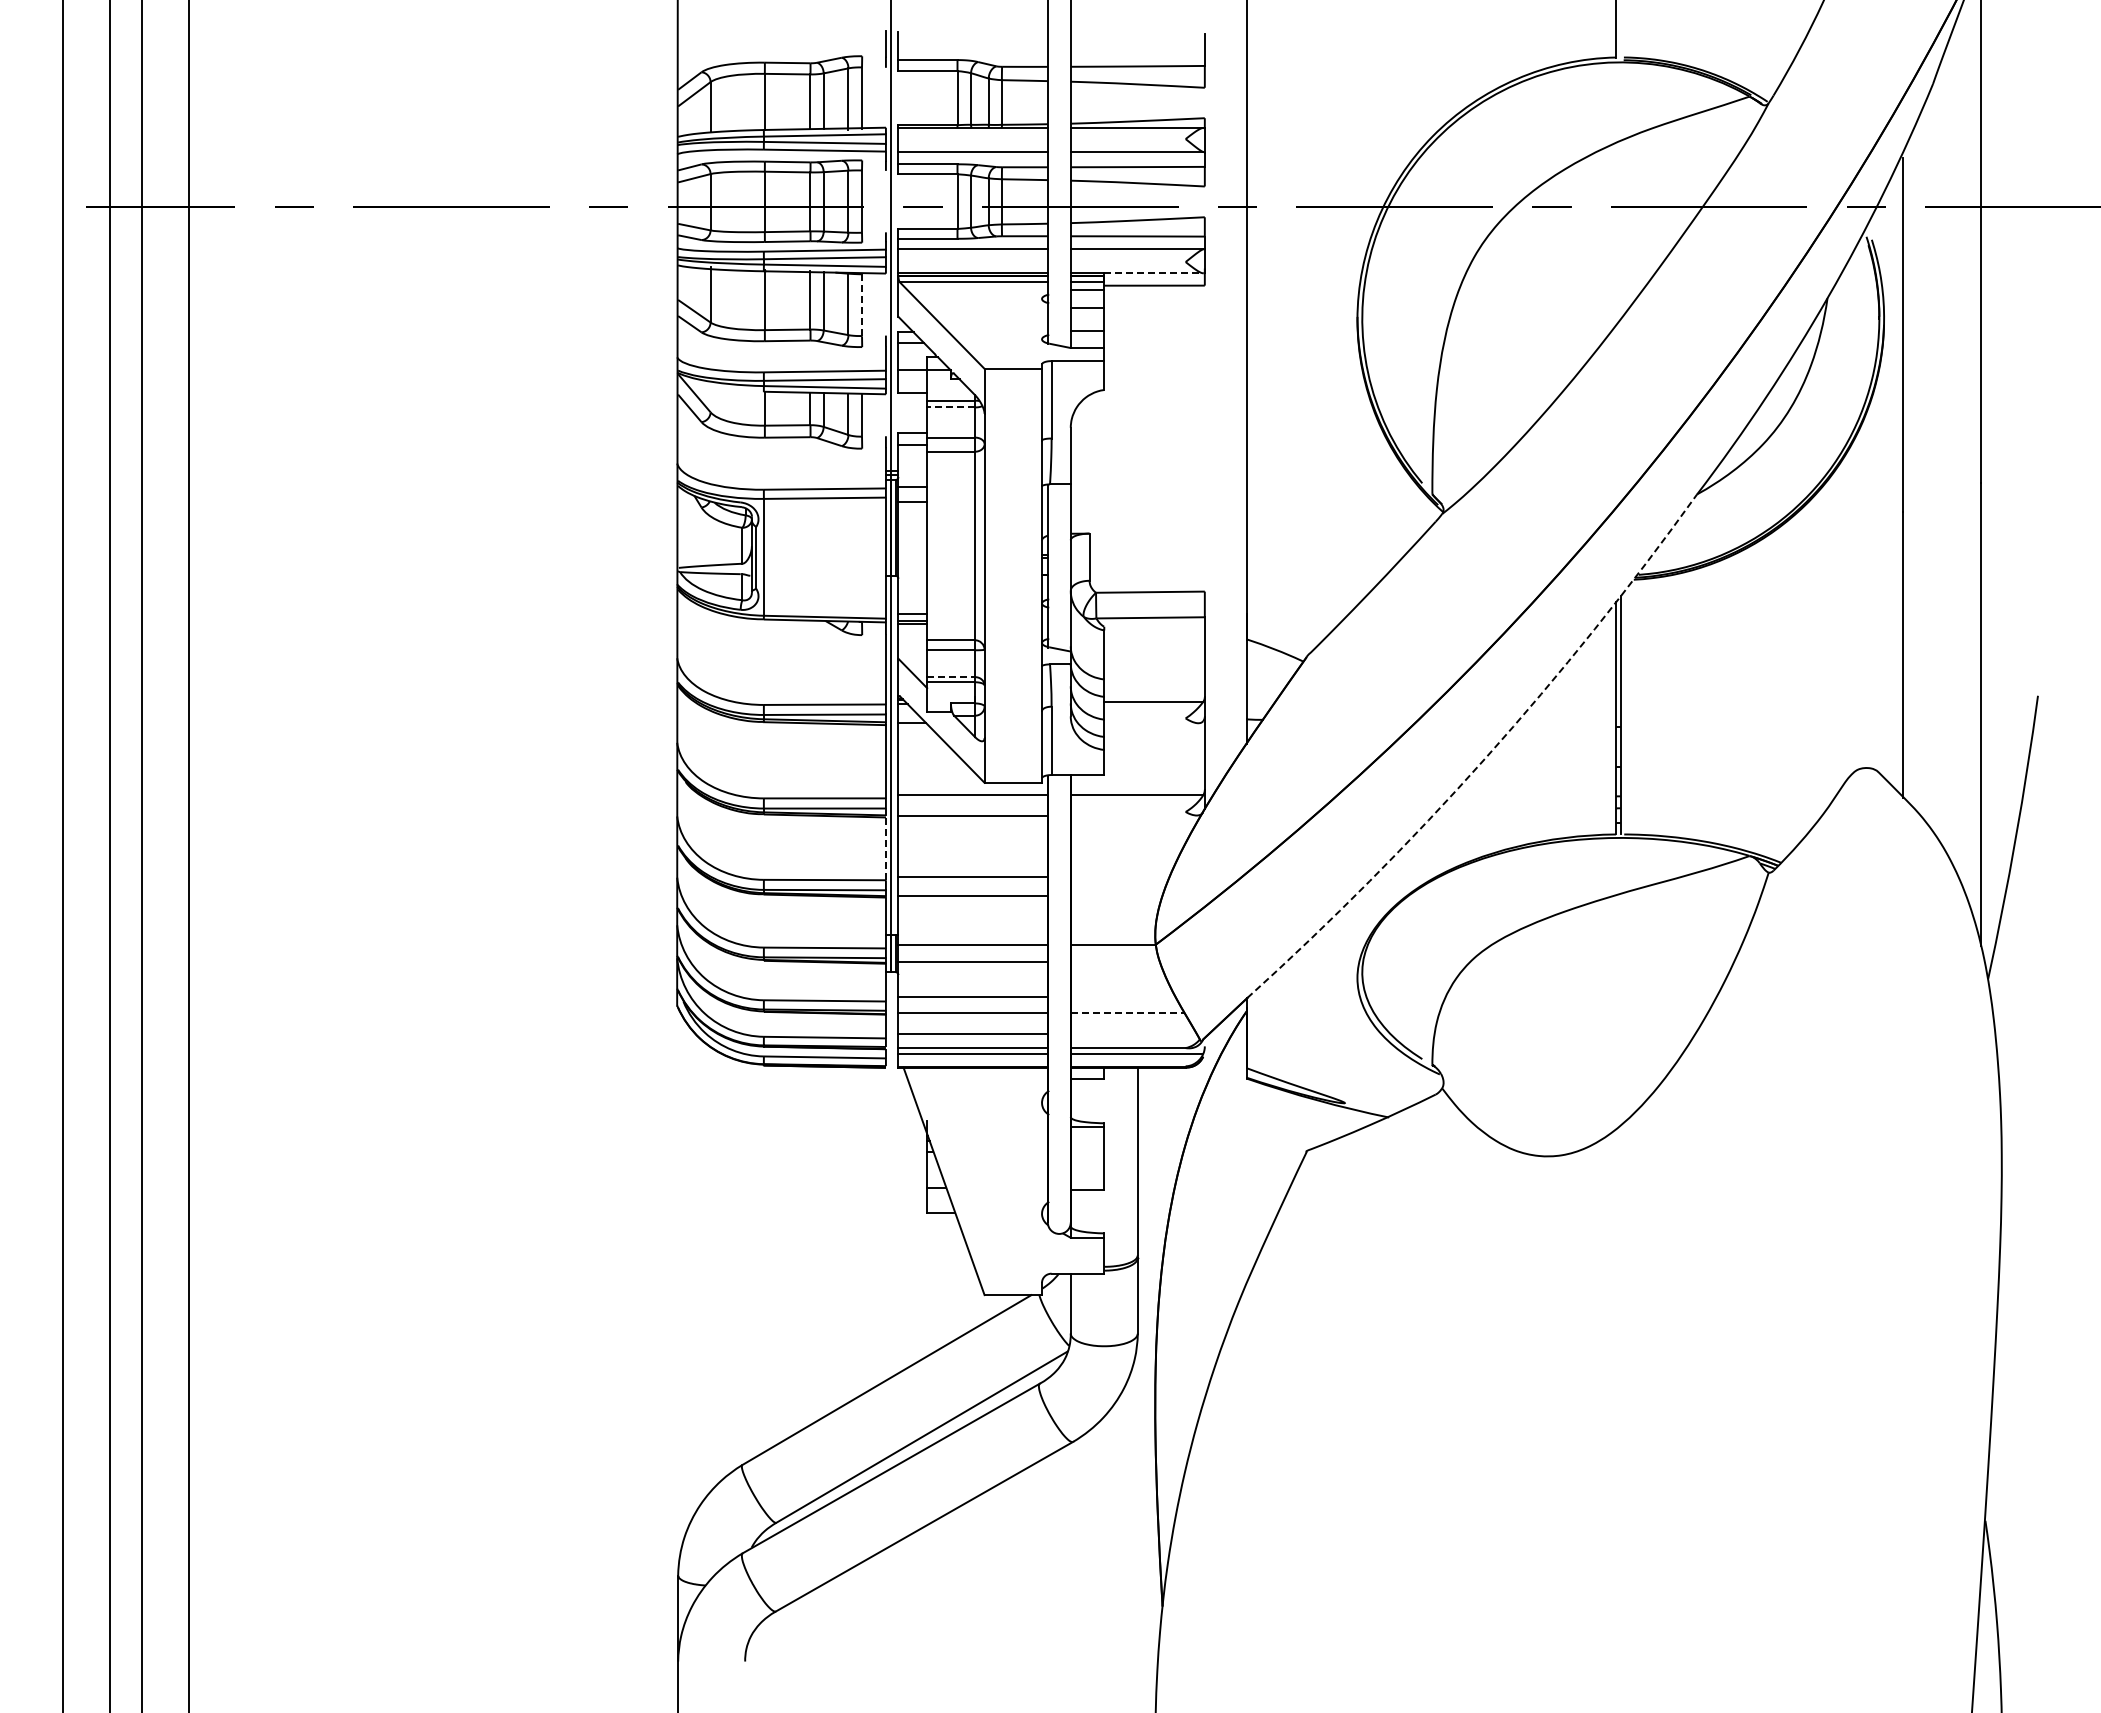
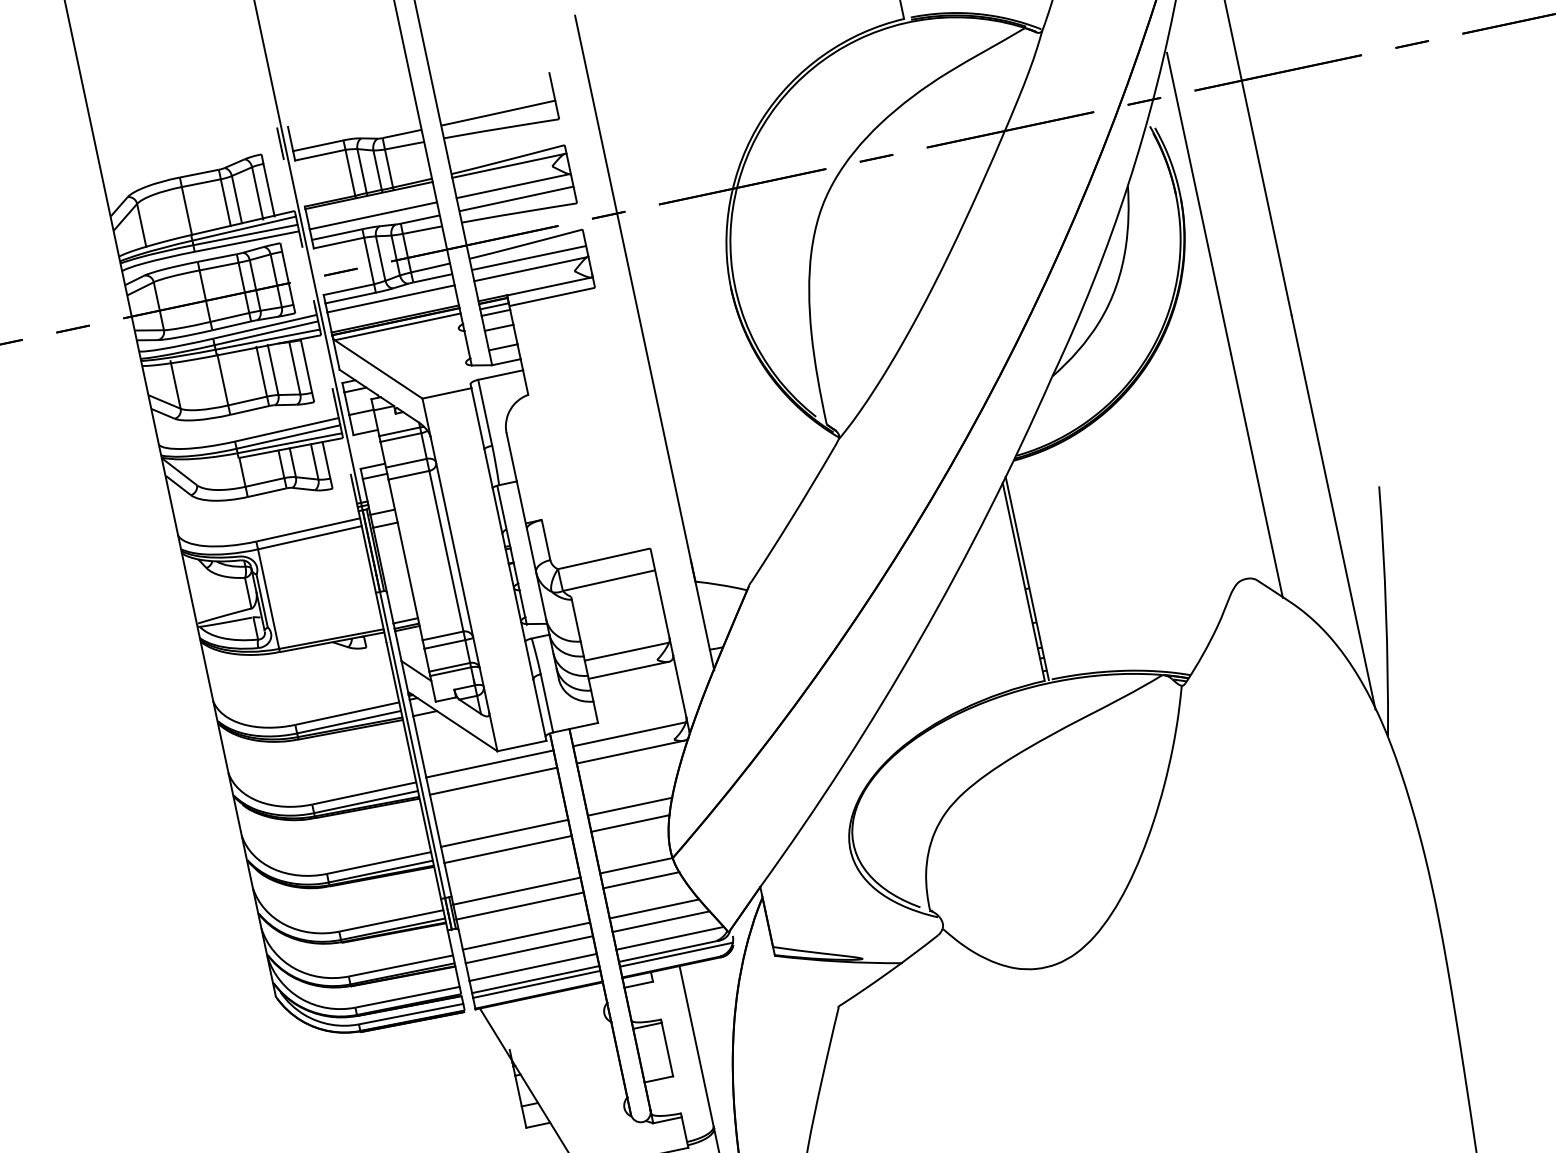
line: (1154, 273) -> (549, 286), dashed -> solid
line: (862, 305) -> (307, 366), dashed -> solid
line: (951, 407) -> (401, 437), dashed -> solid
line: (951, 677) -> (450, 667), dashed -> solid
line: (1151, 723) -> (628, 670), added
arc: (1485, 758) -> (919, 639), dashed -> solid
line: (1133, 815) -> (630, 752), added
line: (885, 849) -> (425, 826), dashed -> solid
line: (1119, 876) -> (629, 806), added
line: (1116, 895) -> (630, 823), added
line: (1115, 962) -> (641, 880), added
line: (1122, 997) -> (653, 909), added
line: (1127, 1013) -> (660, 921), dashed -> solid
line: (1133, 1034) -> (669, 938), added

